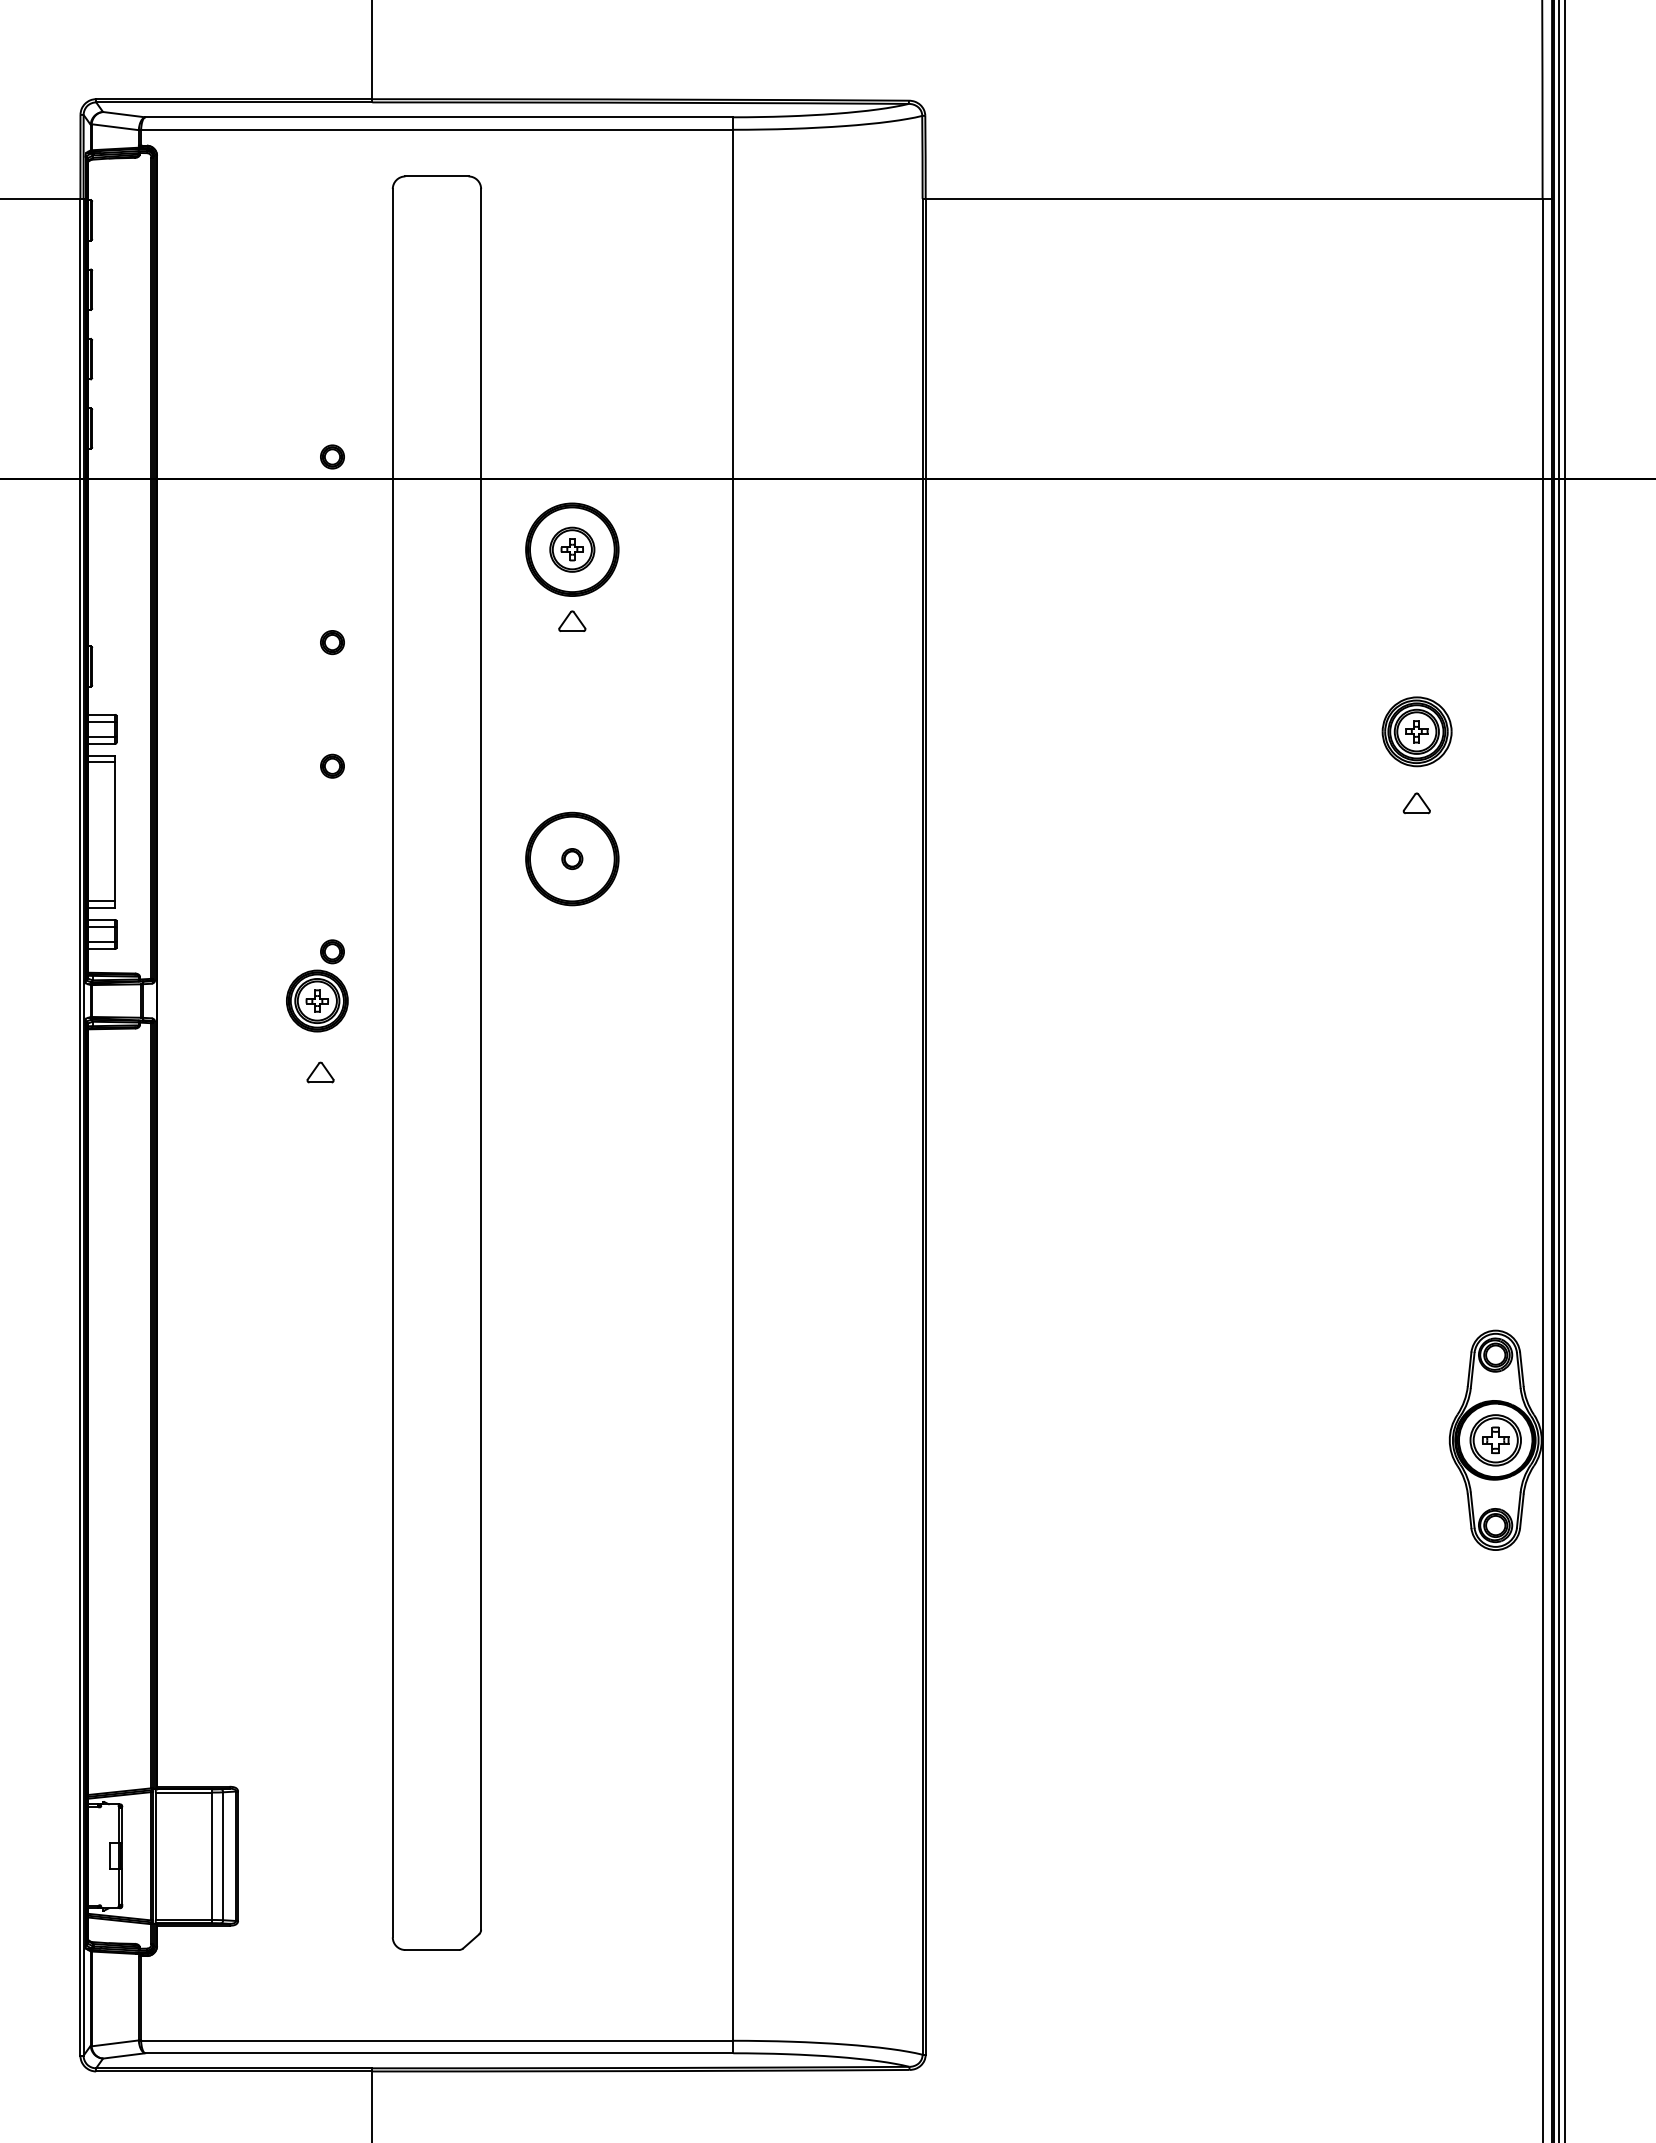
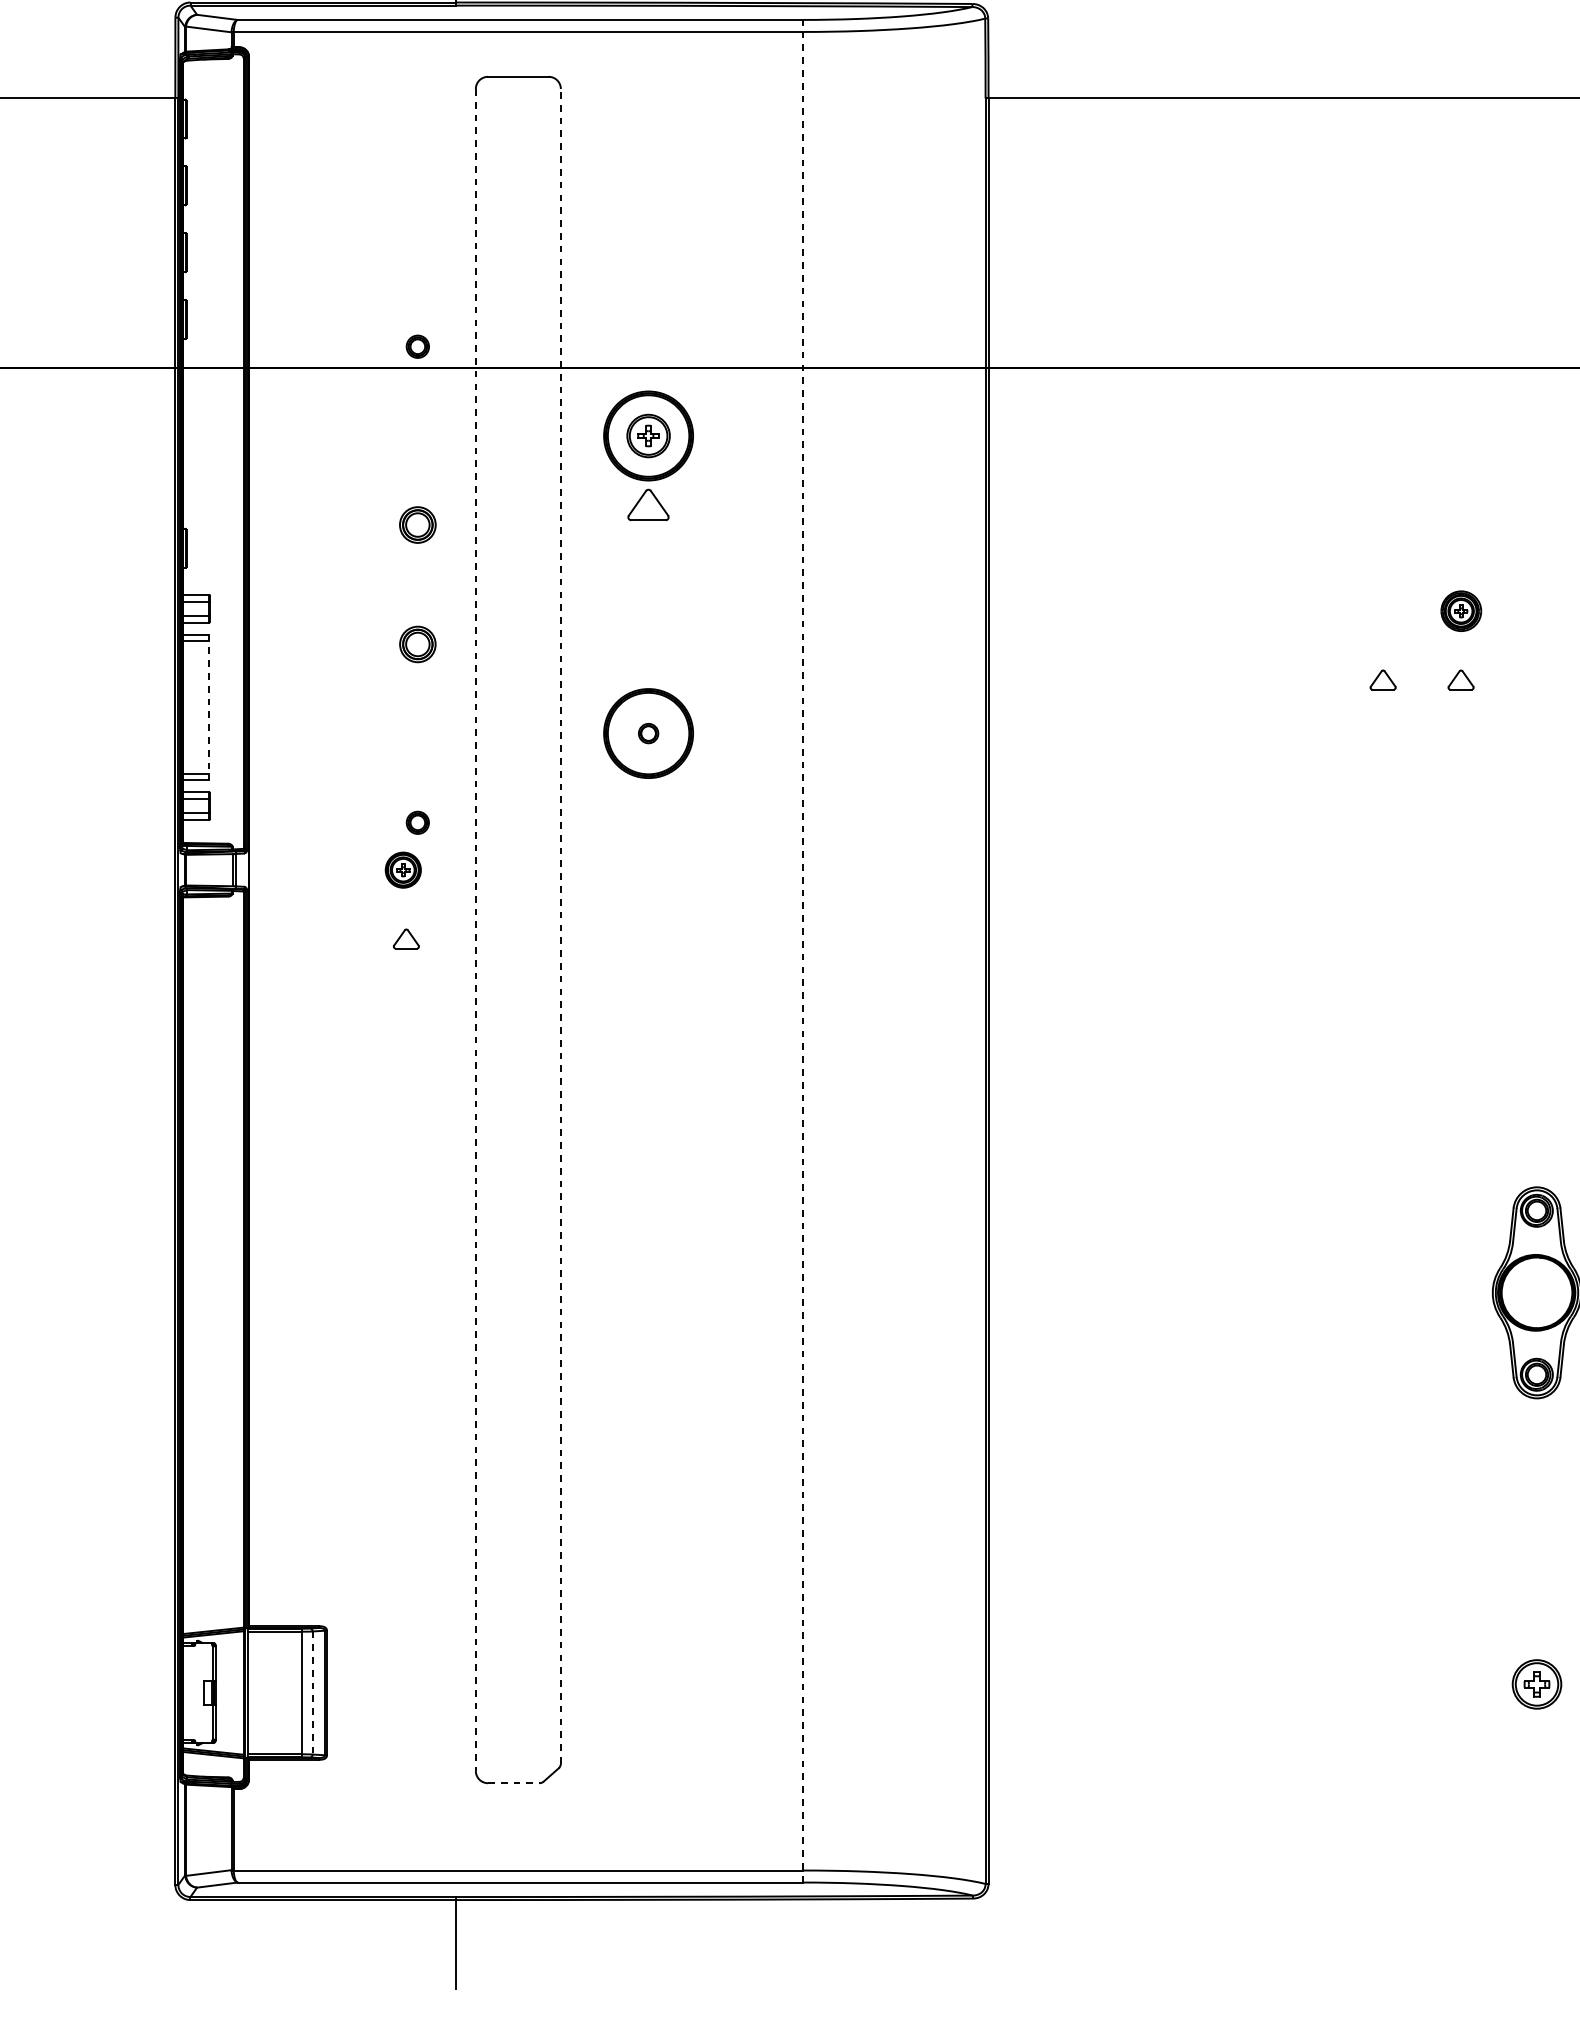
part: (572, 620) -> (648, 504), size x1.6
part: (332, 642) -> (417, 525), size x1.6
part: (1416, 731) -> (1460, 610), size x0.6
part: (332, 765) -> (417, 643), size x1.6
part: (1335, 803) -> (1382, 680), added
line: (115, 831) -> (209, 707), solid -> dashed
part: (317, 1000) -> (403, 869), size x0.6
line: (481, 1058) -> (561, 925), solid -> dashed
line: (392, 1063) -> (475, 930), solid -> dashed
line: (733, 1085) -> (803, 951), solid -> dashed
part: (1495, 1440) -> (1536, 1684), moved
line: (223, 1856) -> (312, 1693), solid -> dashed
line: (432, 1950) -> (514, 1783), solid -> dashed

